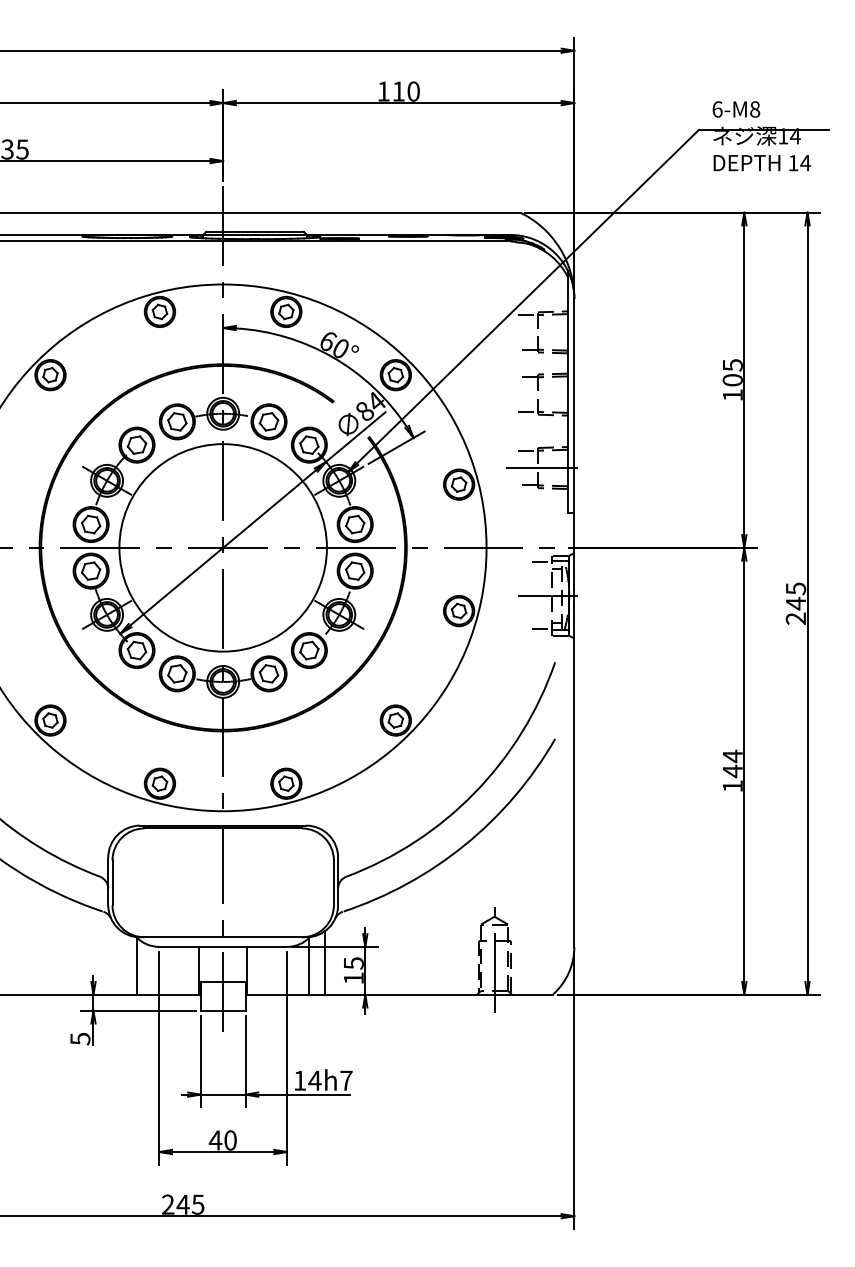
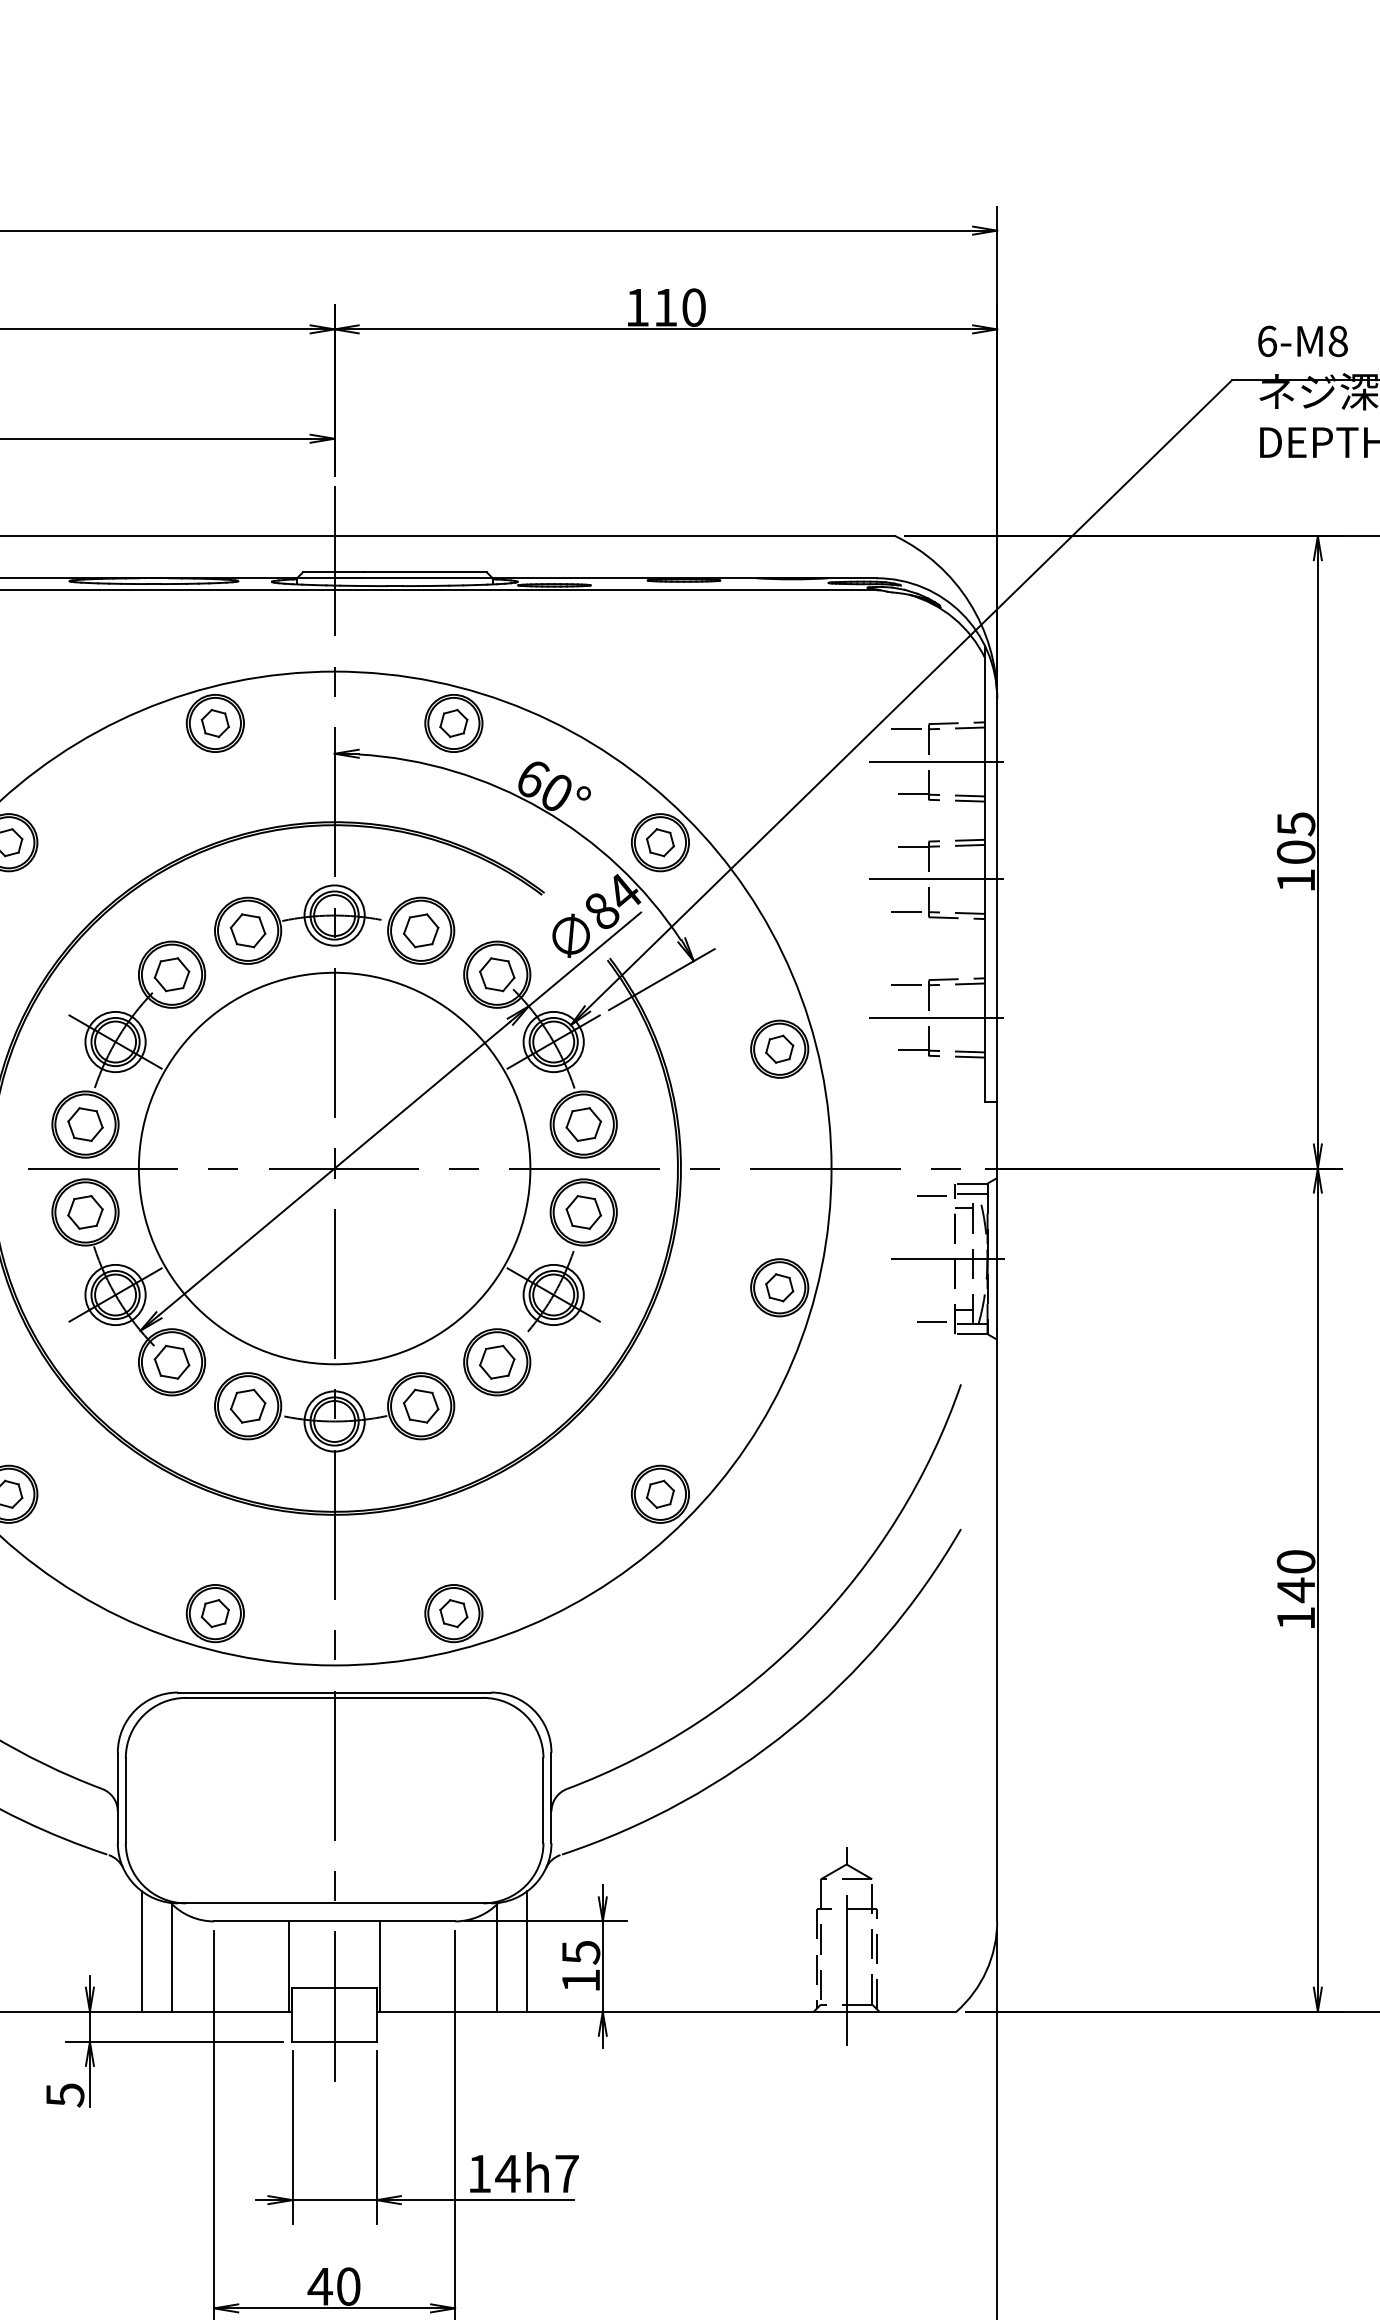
line: (541, 332) -> (935, 762), added
line: (541, 394) -> (935, 879), added
text: (732, 756) -> (1295, 1562), 144 -> 140
line: (121, 962) -> (142, 1950), added

